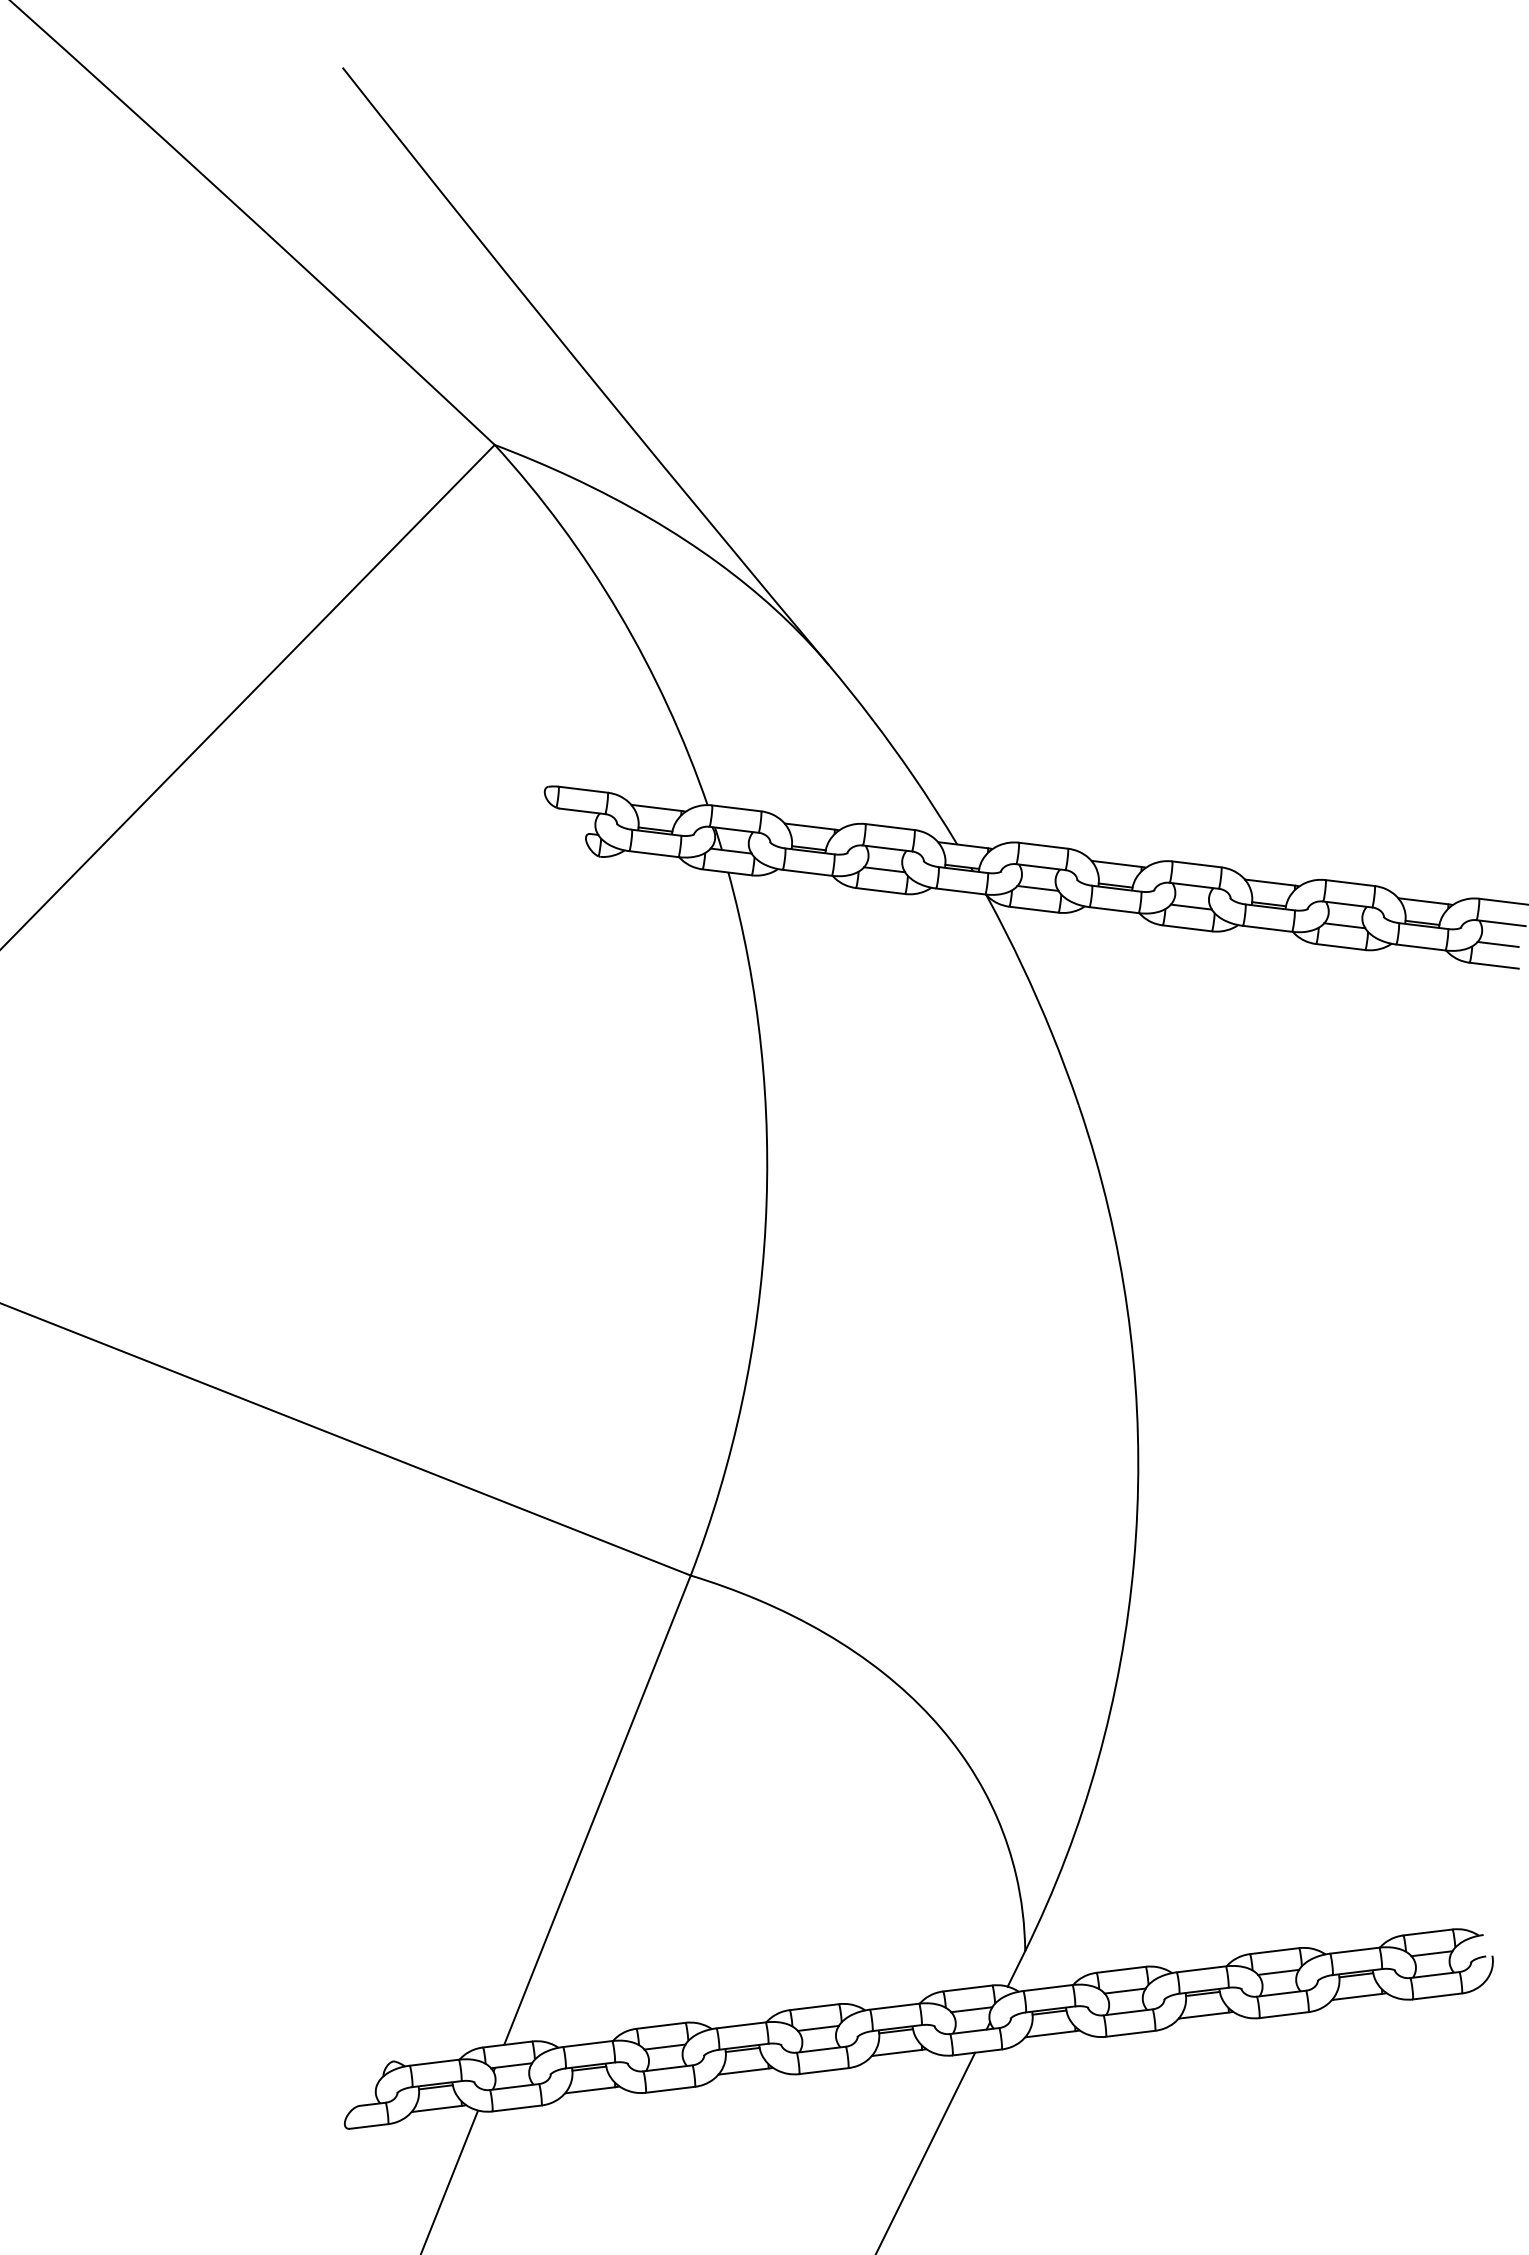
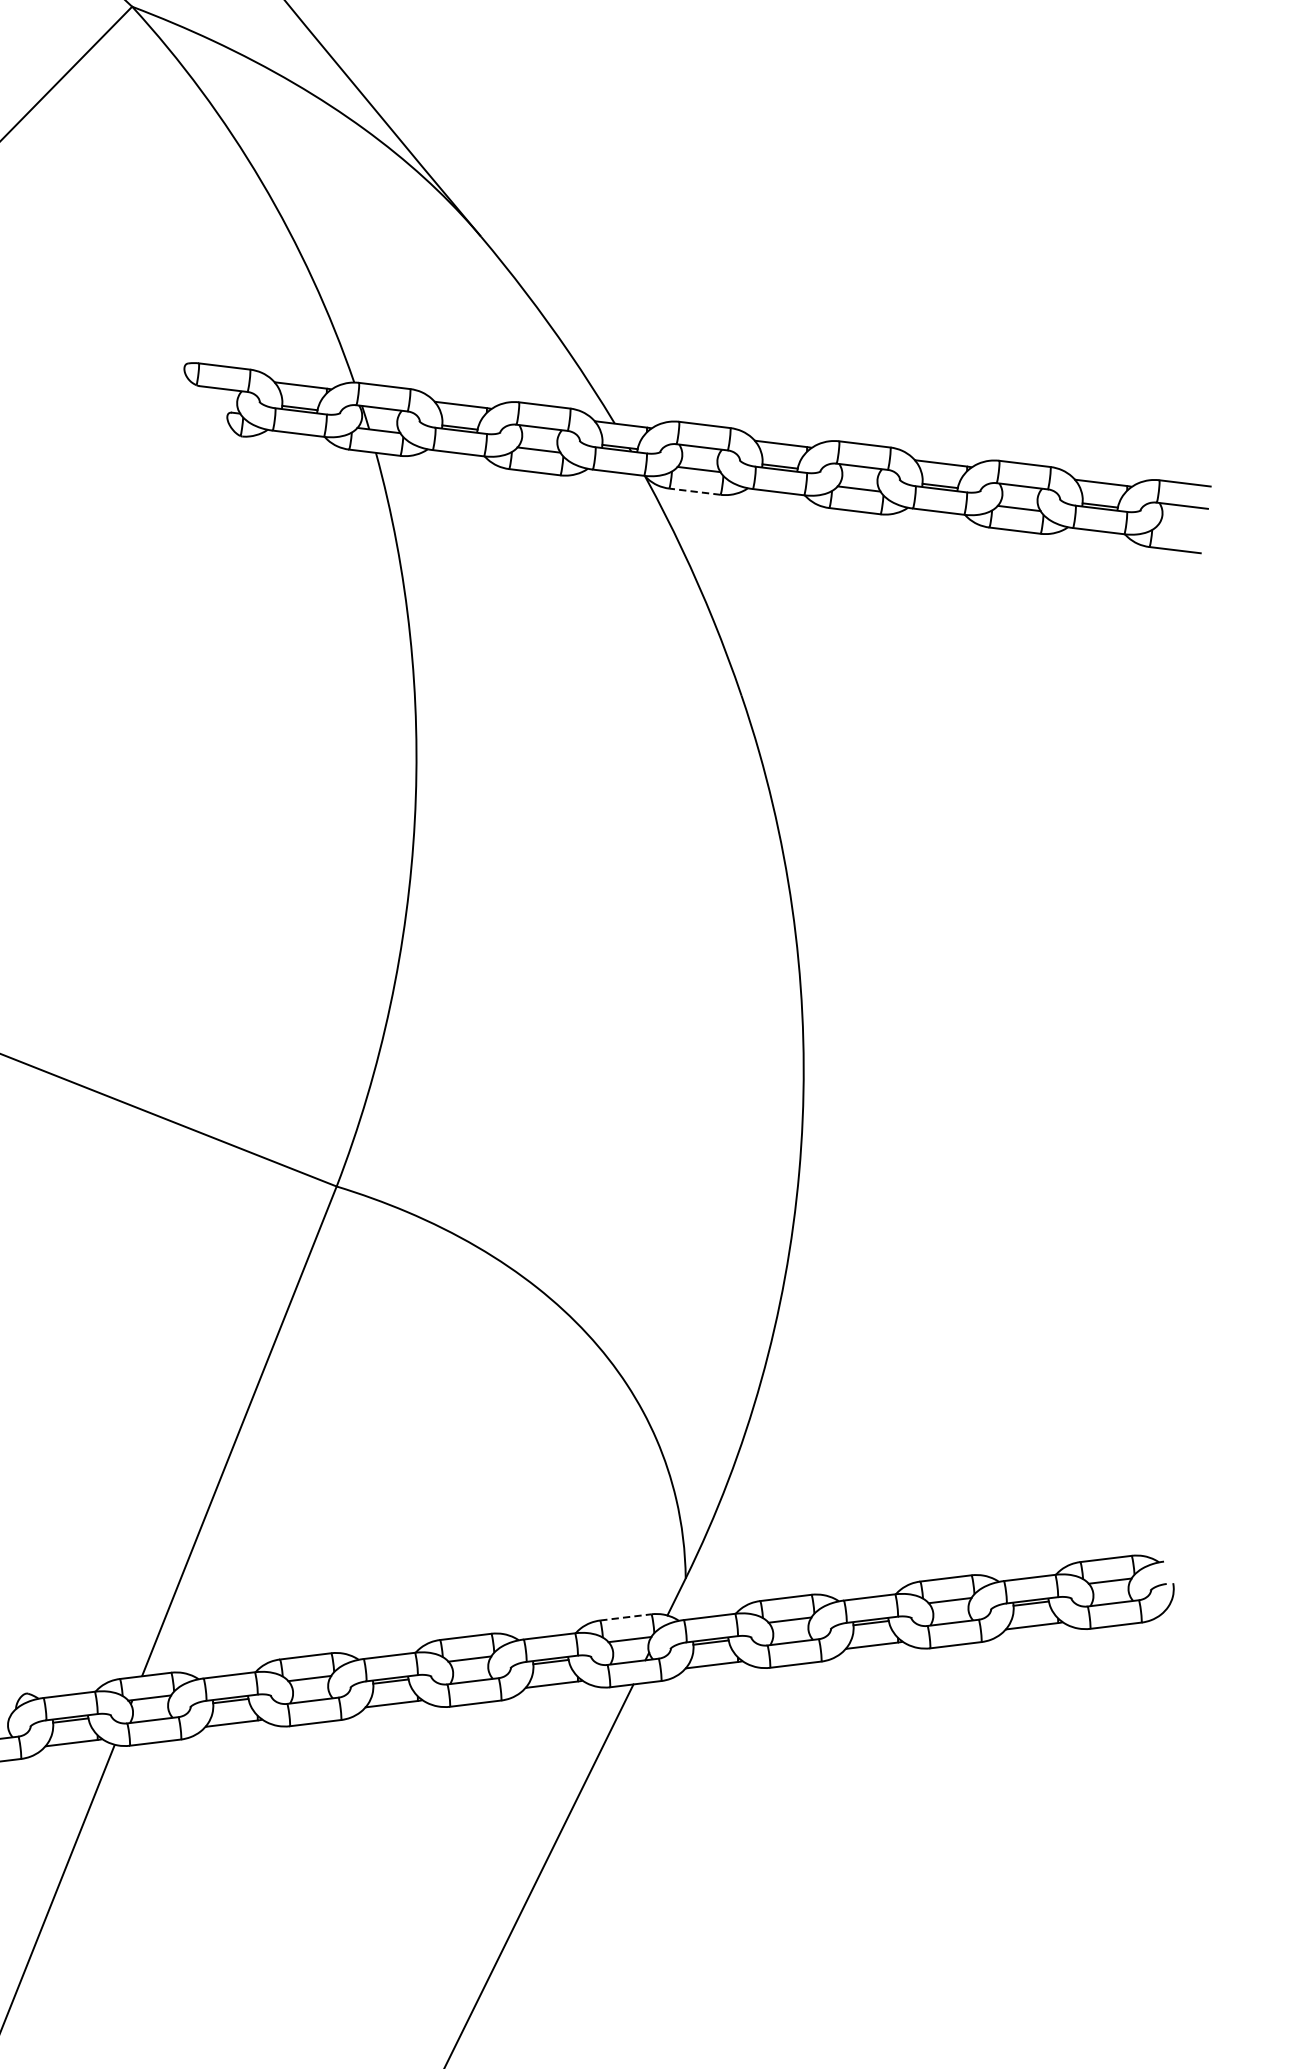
line: (1034, 909) -> (695, 491), solid -> dashed
line: (1497, 943) -> (1178, 526), removed
line: (967, 1988) -> (625, 1617), solid -> dashed

